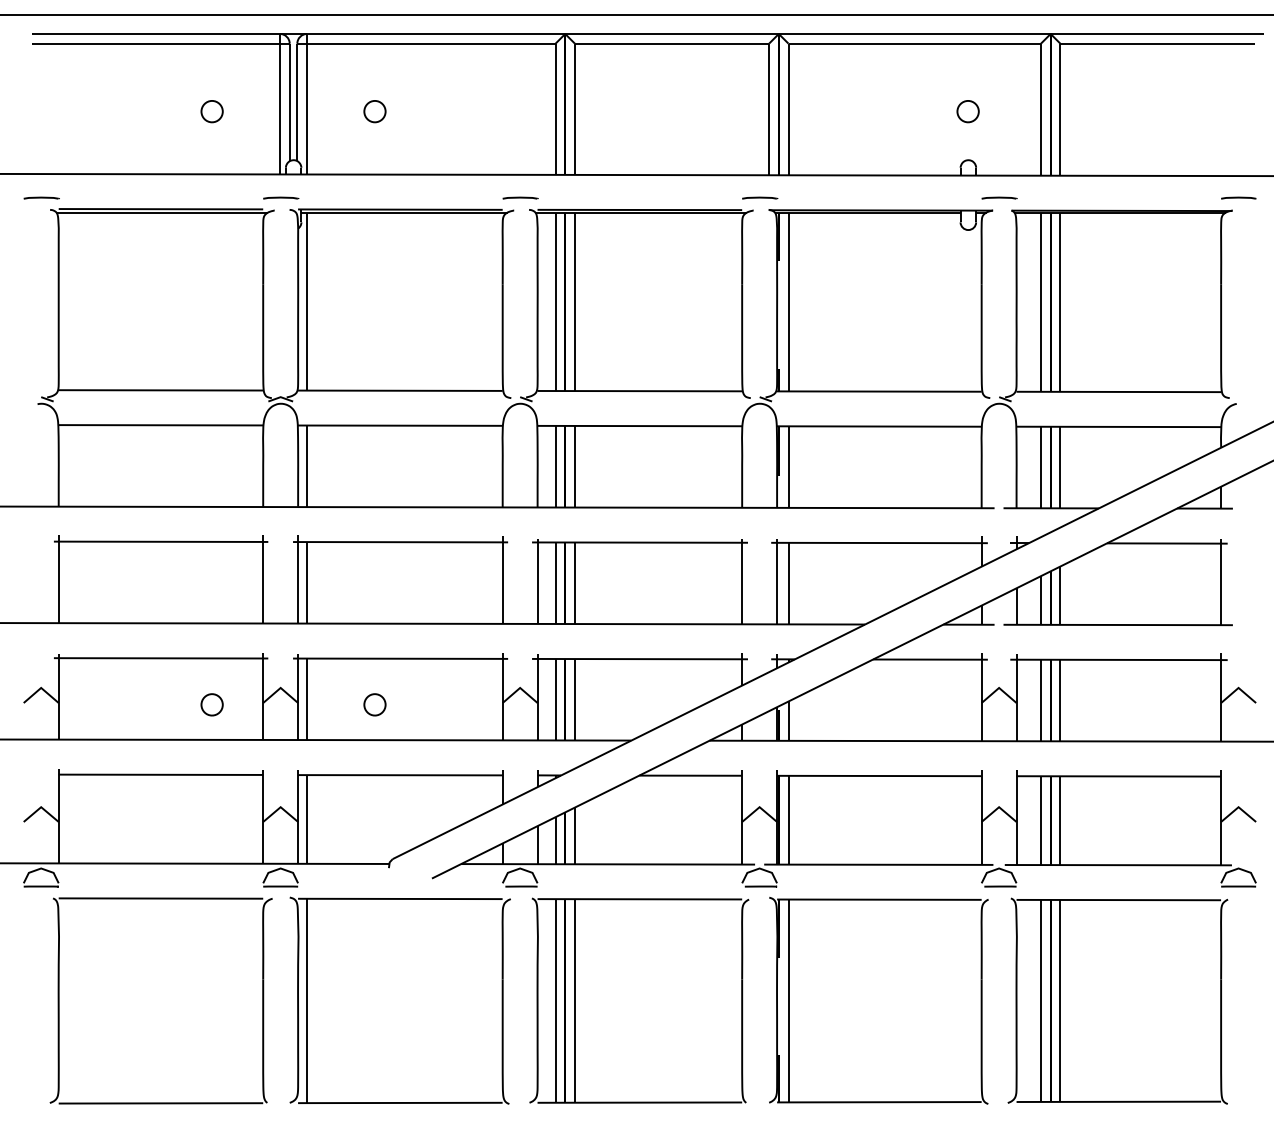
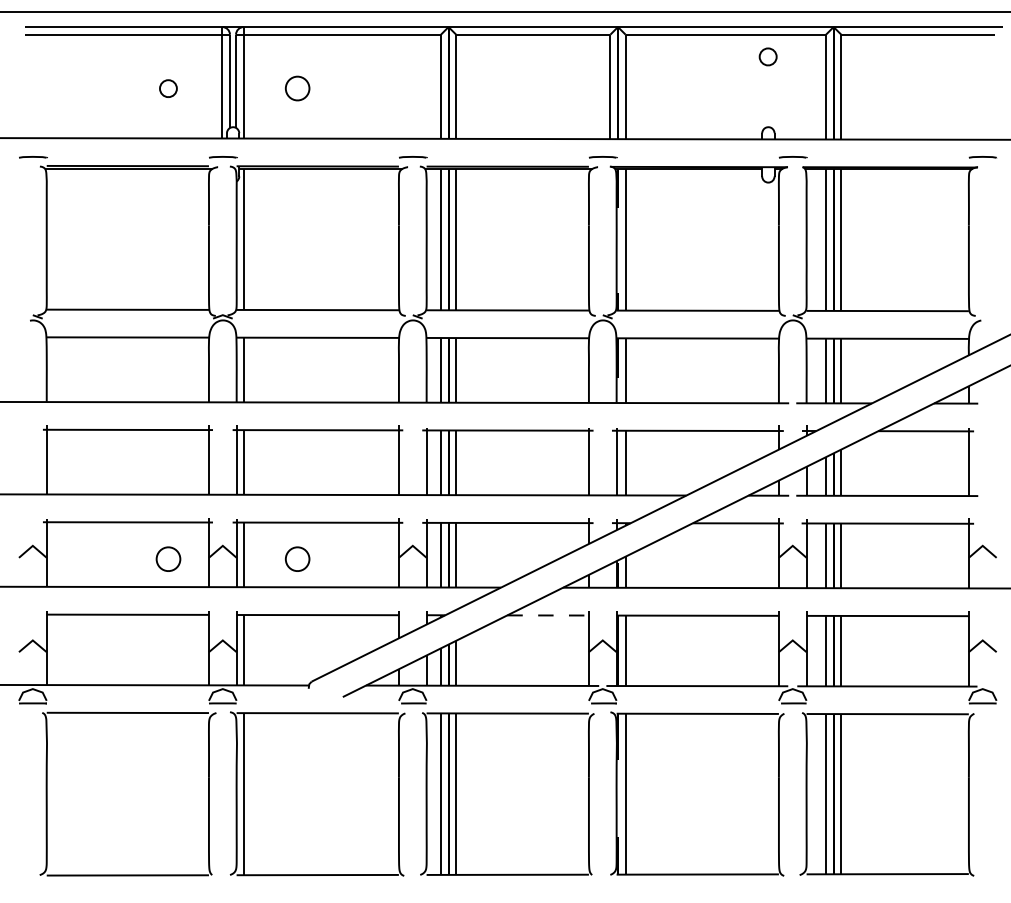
part: (374, 111) -> (297, 88), size x1.4
part: (967, 111) -> (767, 56), moved
part: (211, 704) -> (167, 558), size x1.4
part: (374, 704) -> (297, 558), size x1.4
line: (691, 775) -> (548, 615), solid -> dashed

